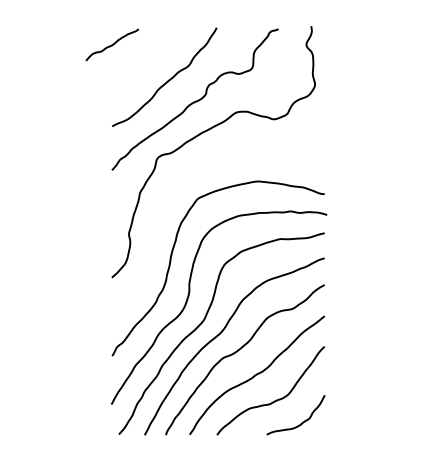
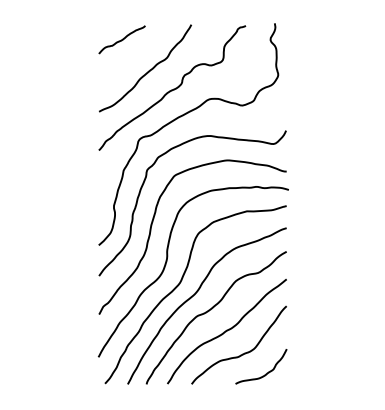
curve: (111, 44) -> (121, 39), moved
curve: (164, 205) -> (145, 181), added

